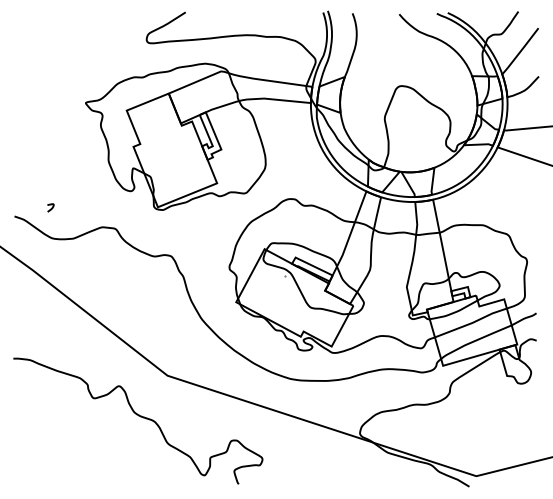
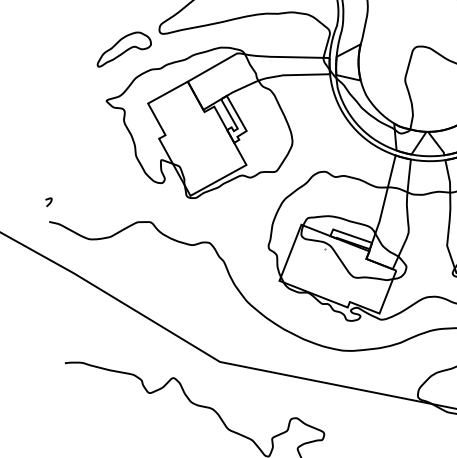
part: (108, 53) -> (123, 49), added
curve: (51, 207) -> (49, 201), moved

